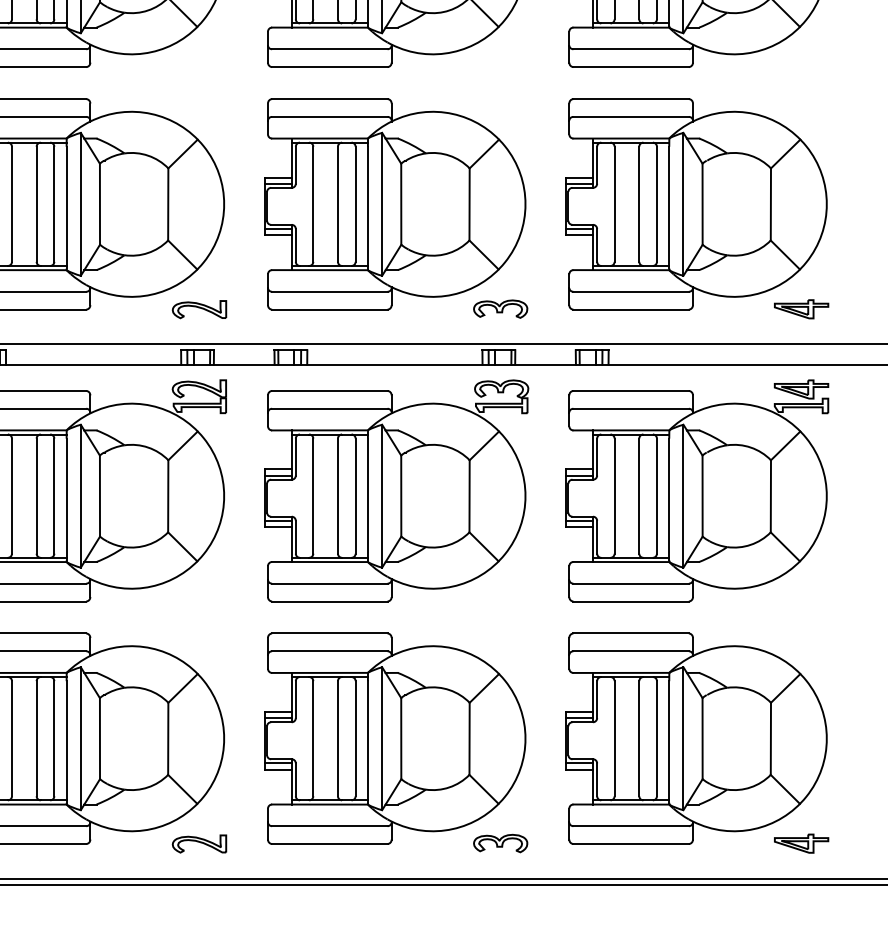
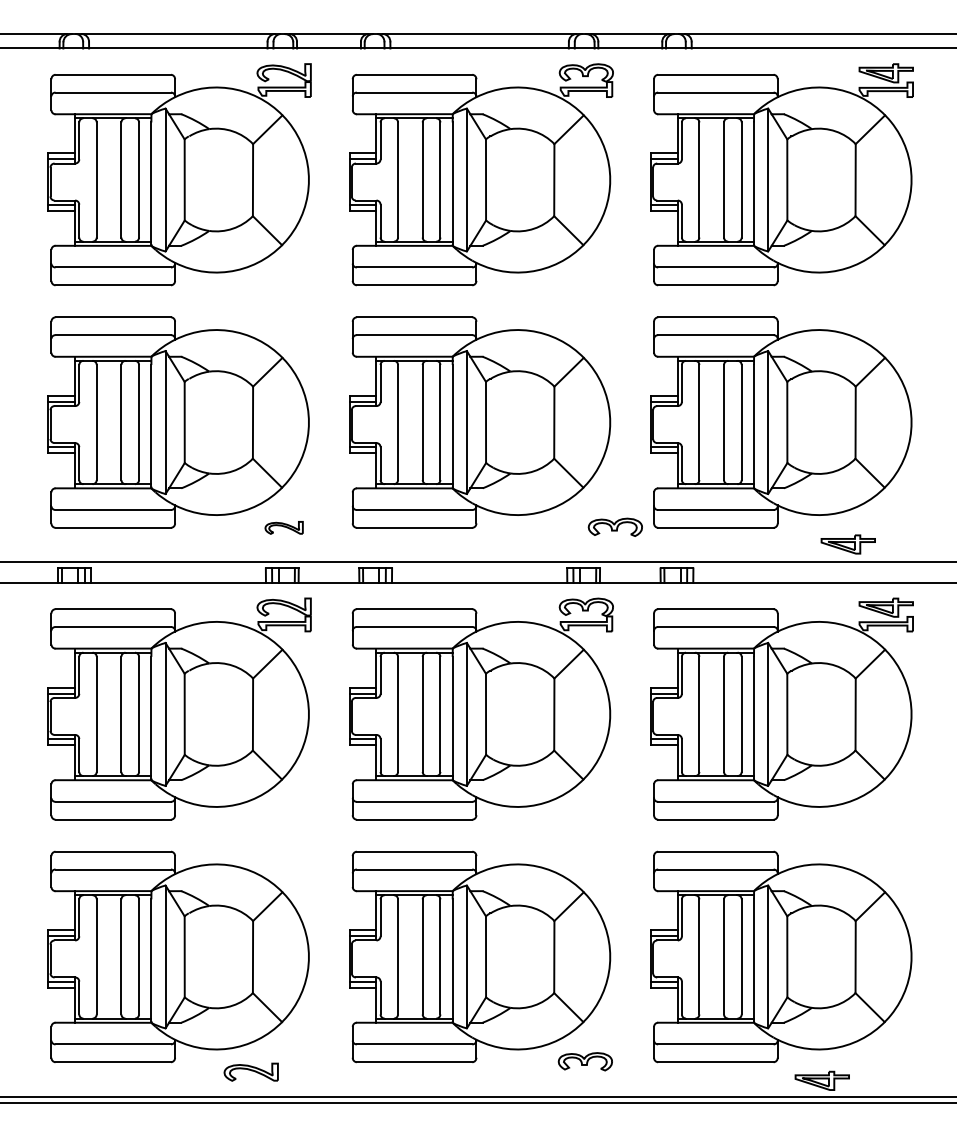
part: (499, 308) -> (614, 526), moved
part: (198, 309) -> (283, 527), size x0.7
part: (800, 309) -> (847, 544), moved
part: (198, 843) -> (250, 1071), moved
part: (800, 843) -> (821, 1080), moved

